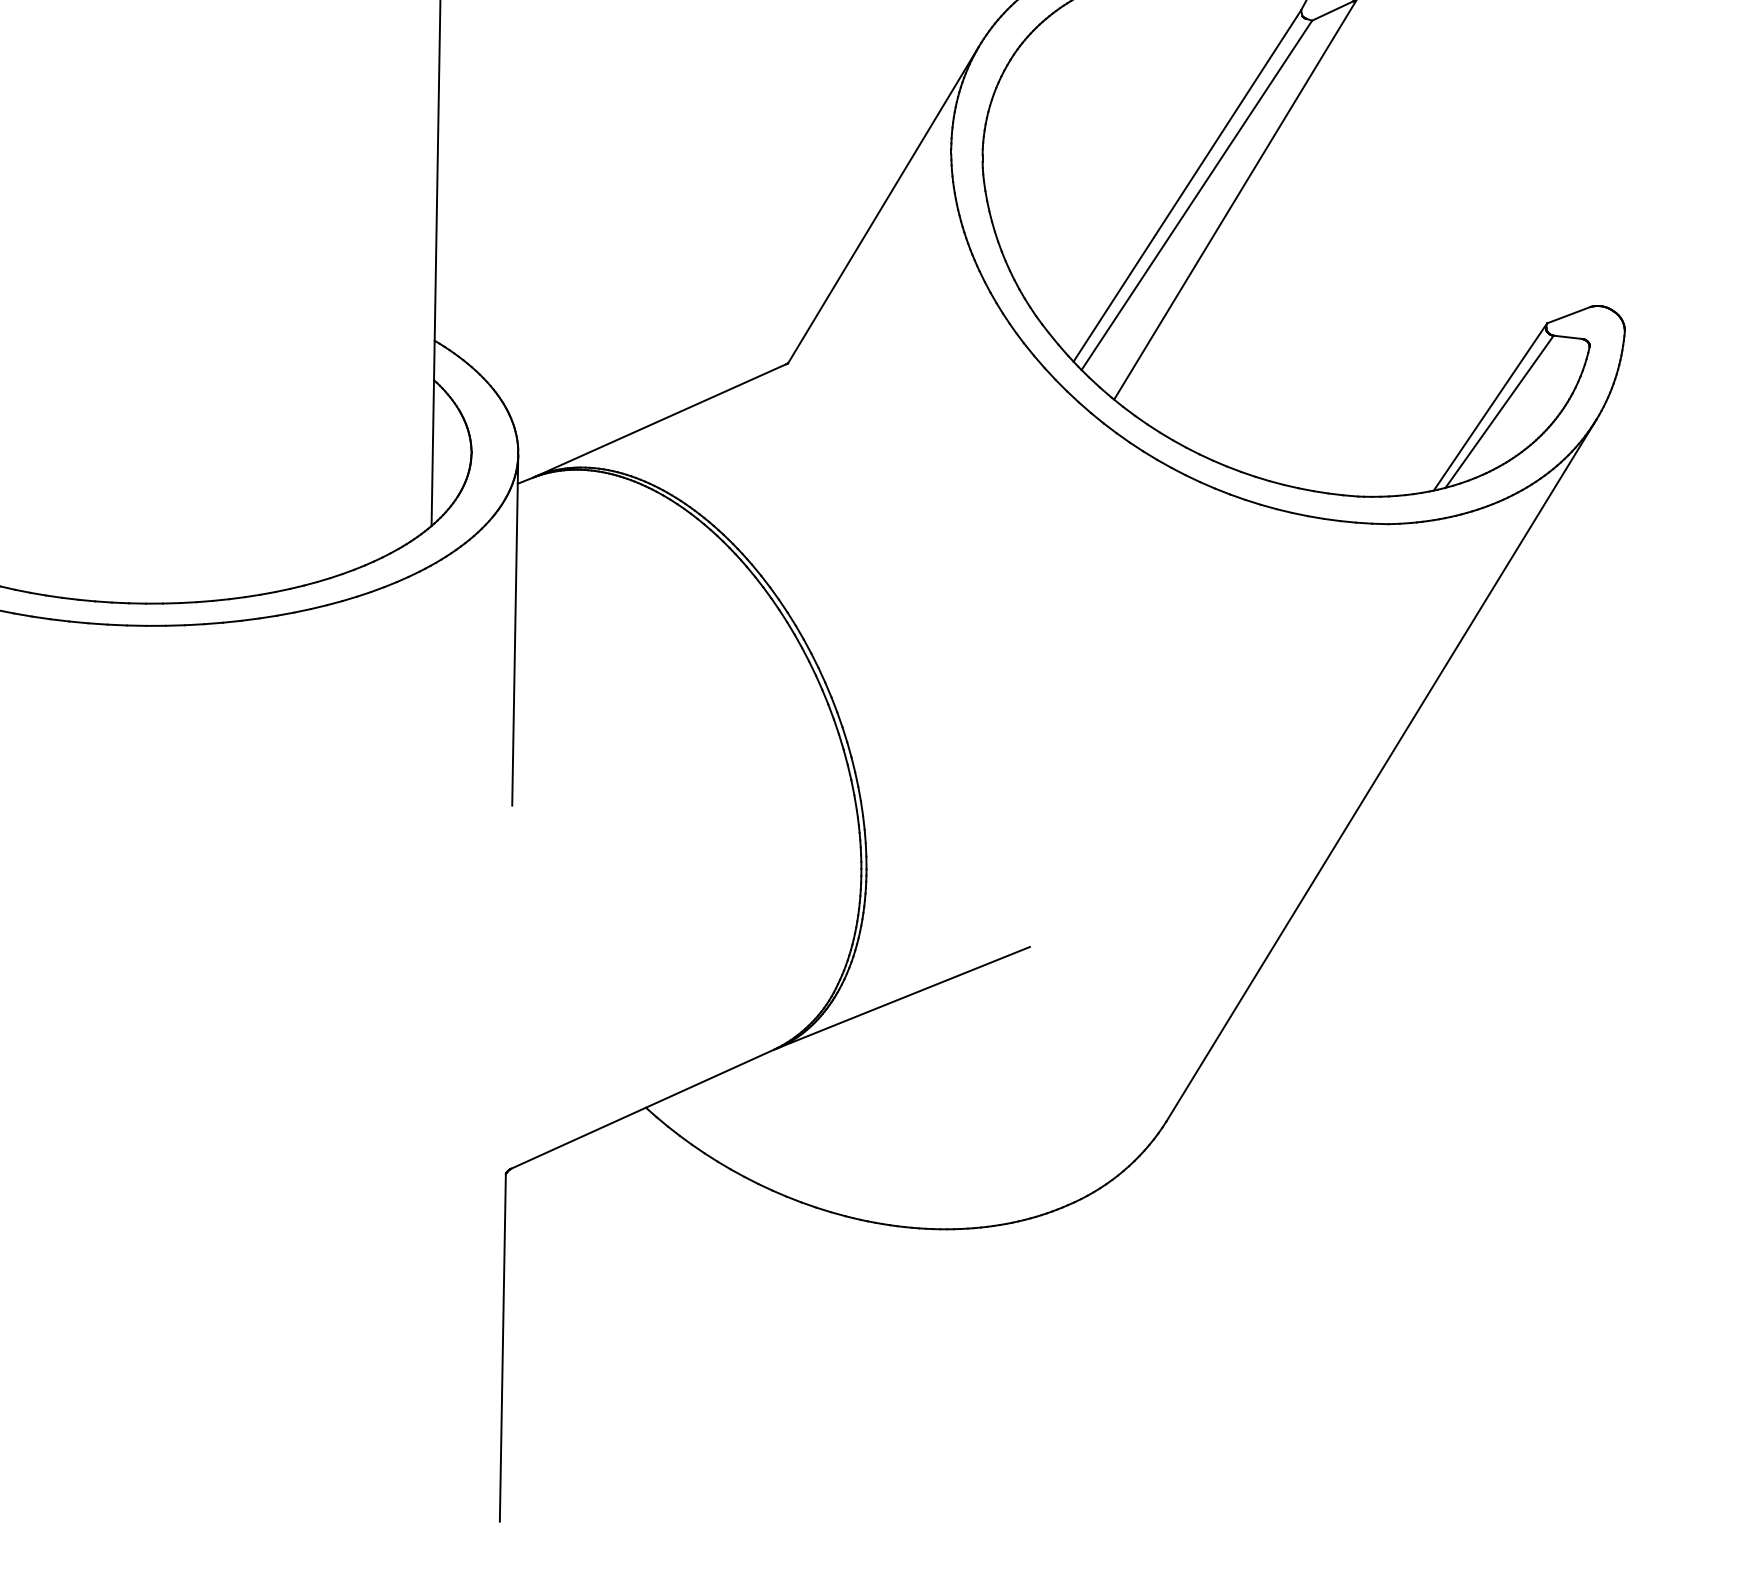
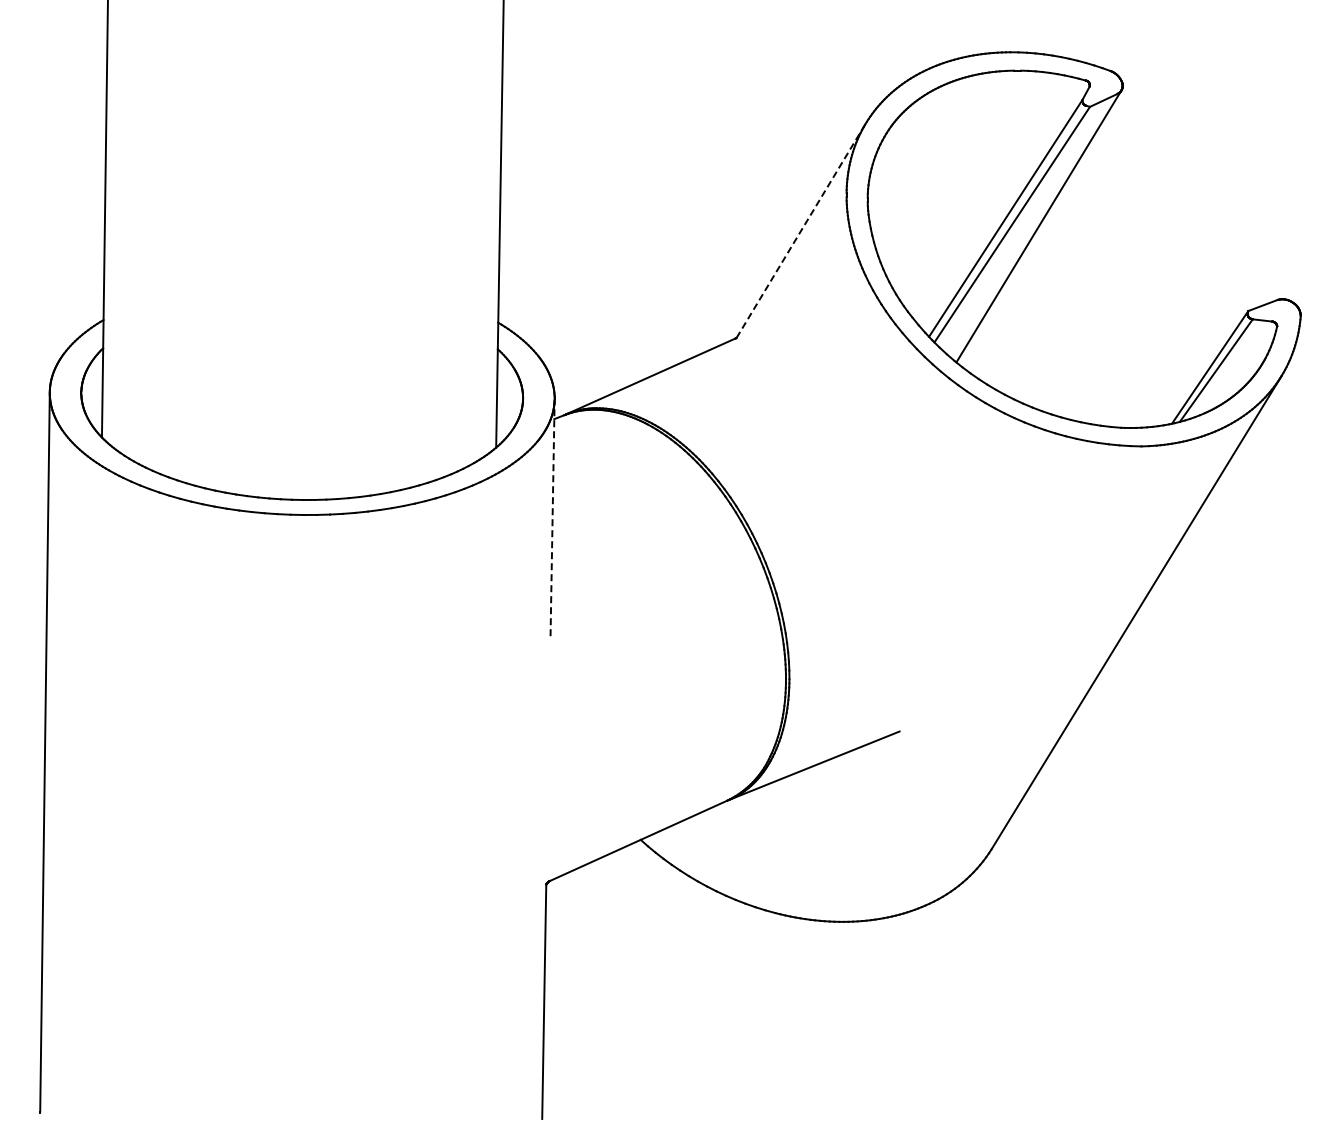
line: (884, 203) -> (801, 230), solid -> dashed
line: (515, 631) -> (552, 518), solid -> dashed

